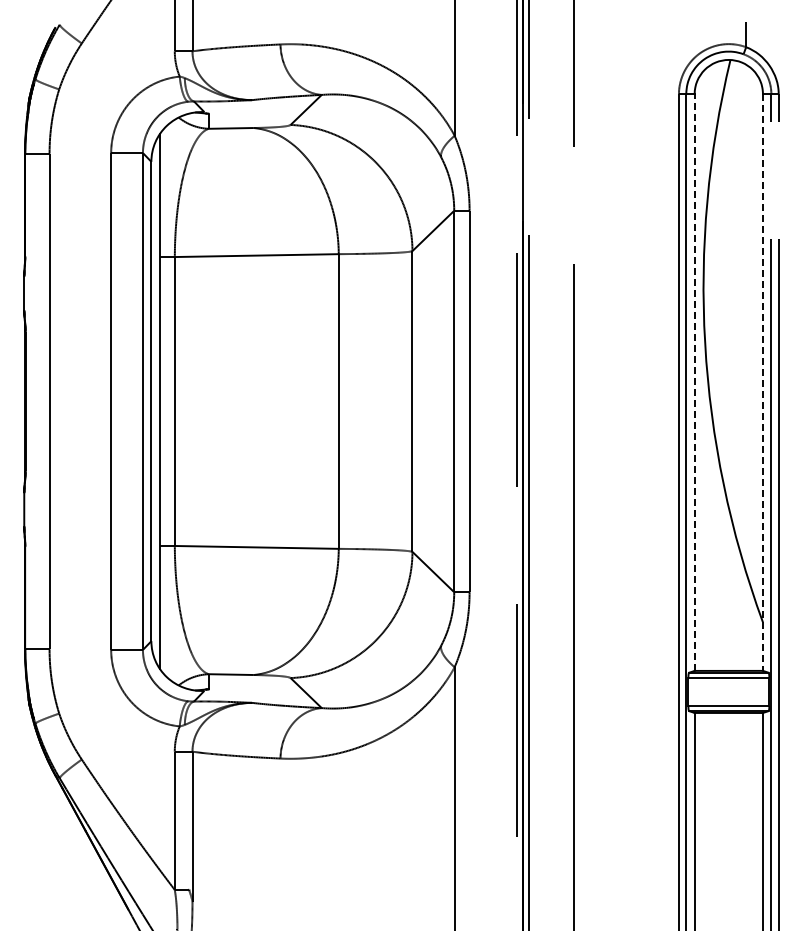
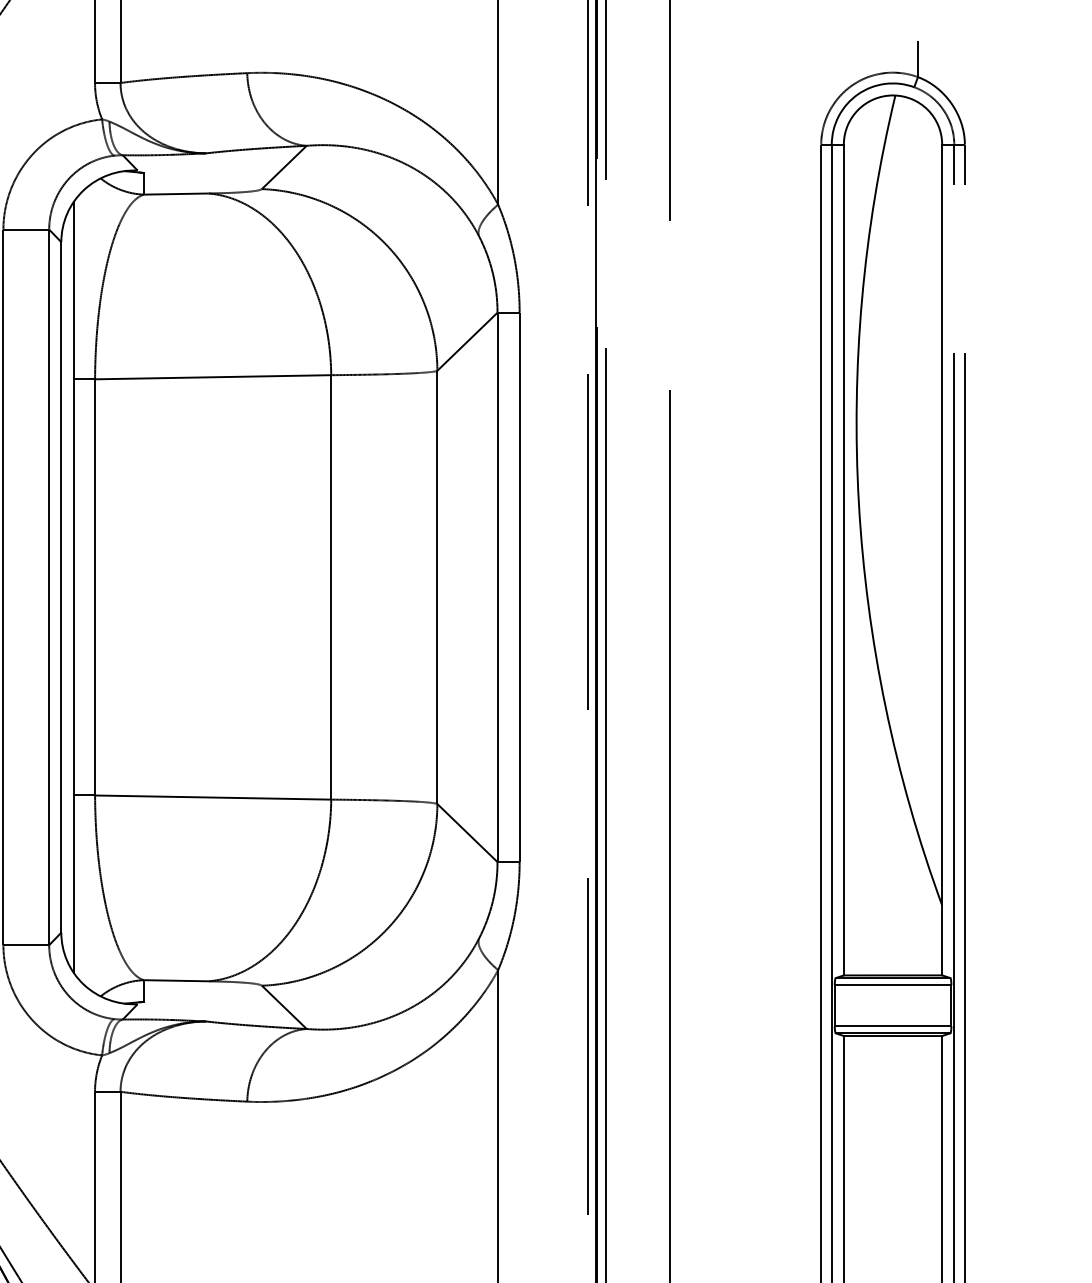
line: (694, 381) -> (843, 558), dashed -> solid
line: (762, 382) -> (941, 560), dashed -> solid

